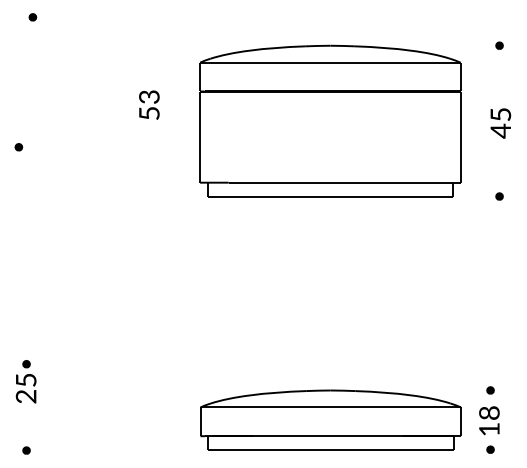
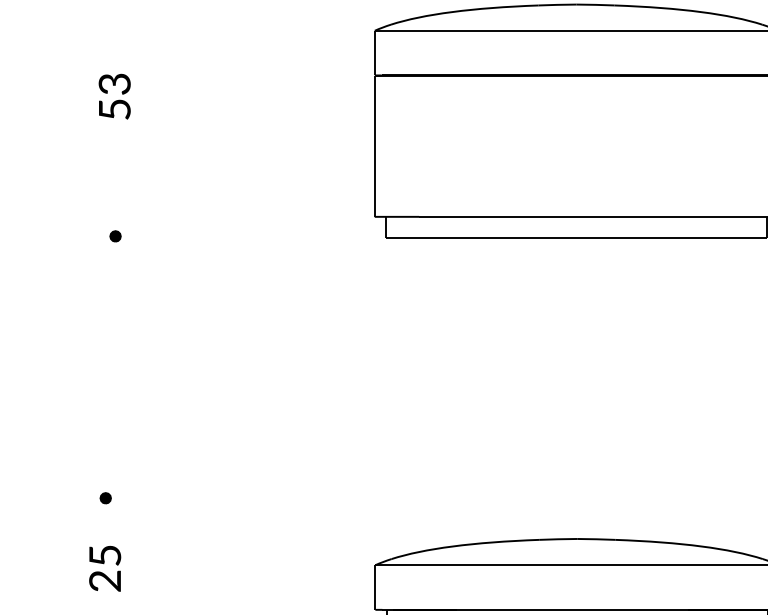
text: (149, 104) -> (114, 95), moved
part: (18, 147) -> (114, 236), moved
text: (25, 388) -> (104, 568), moved

